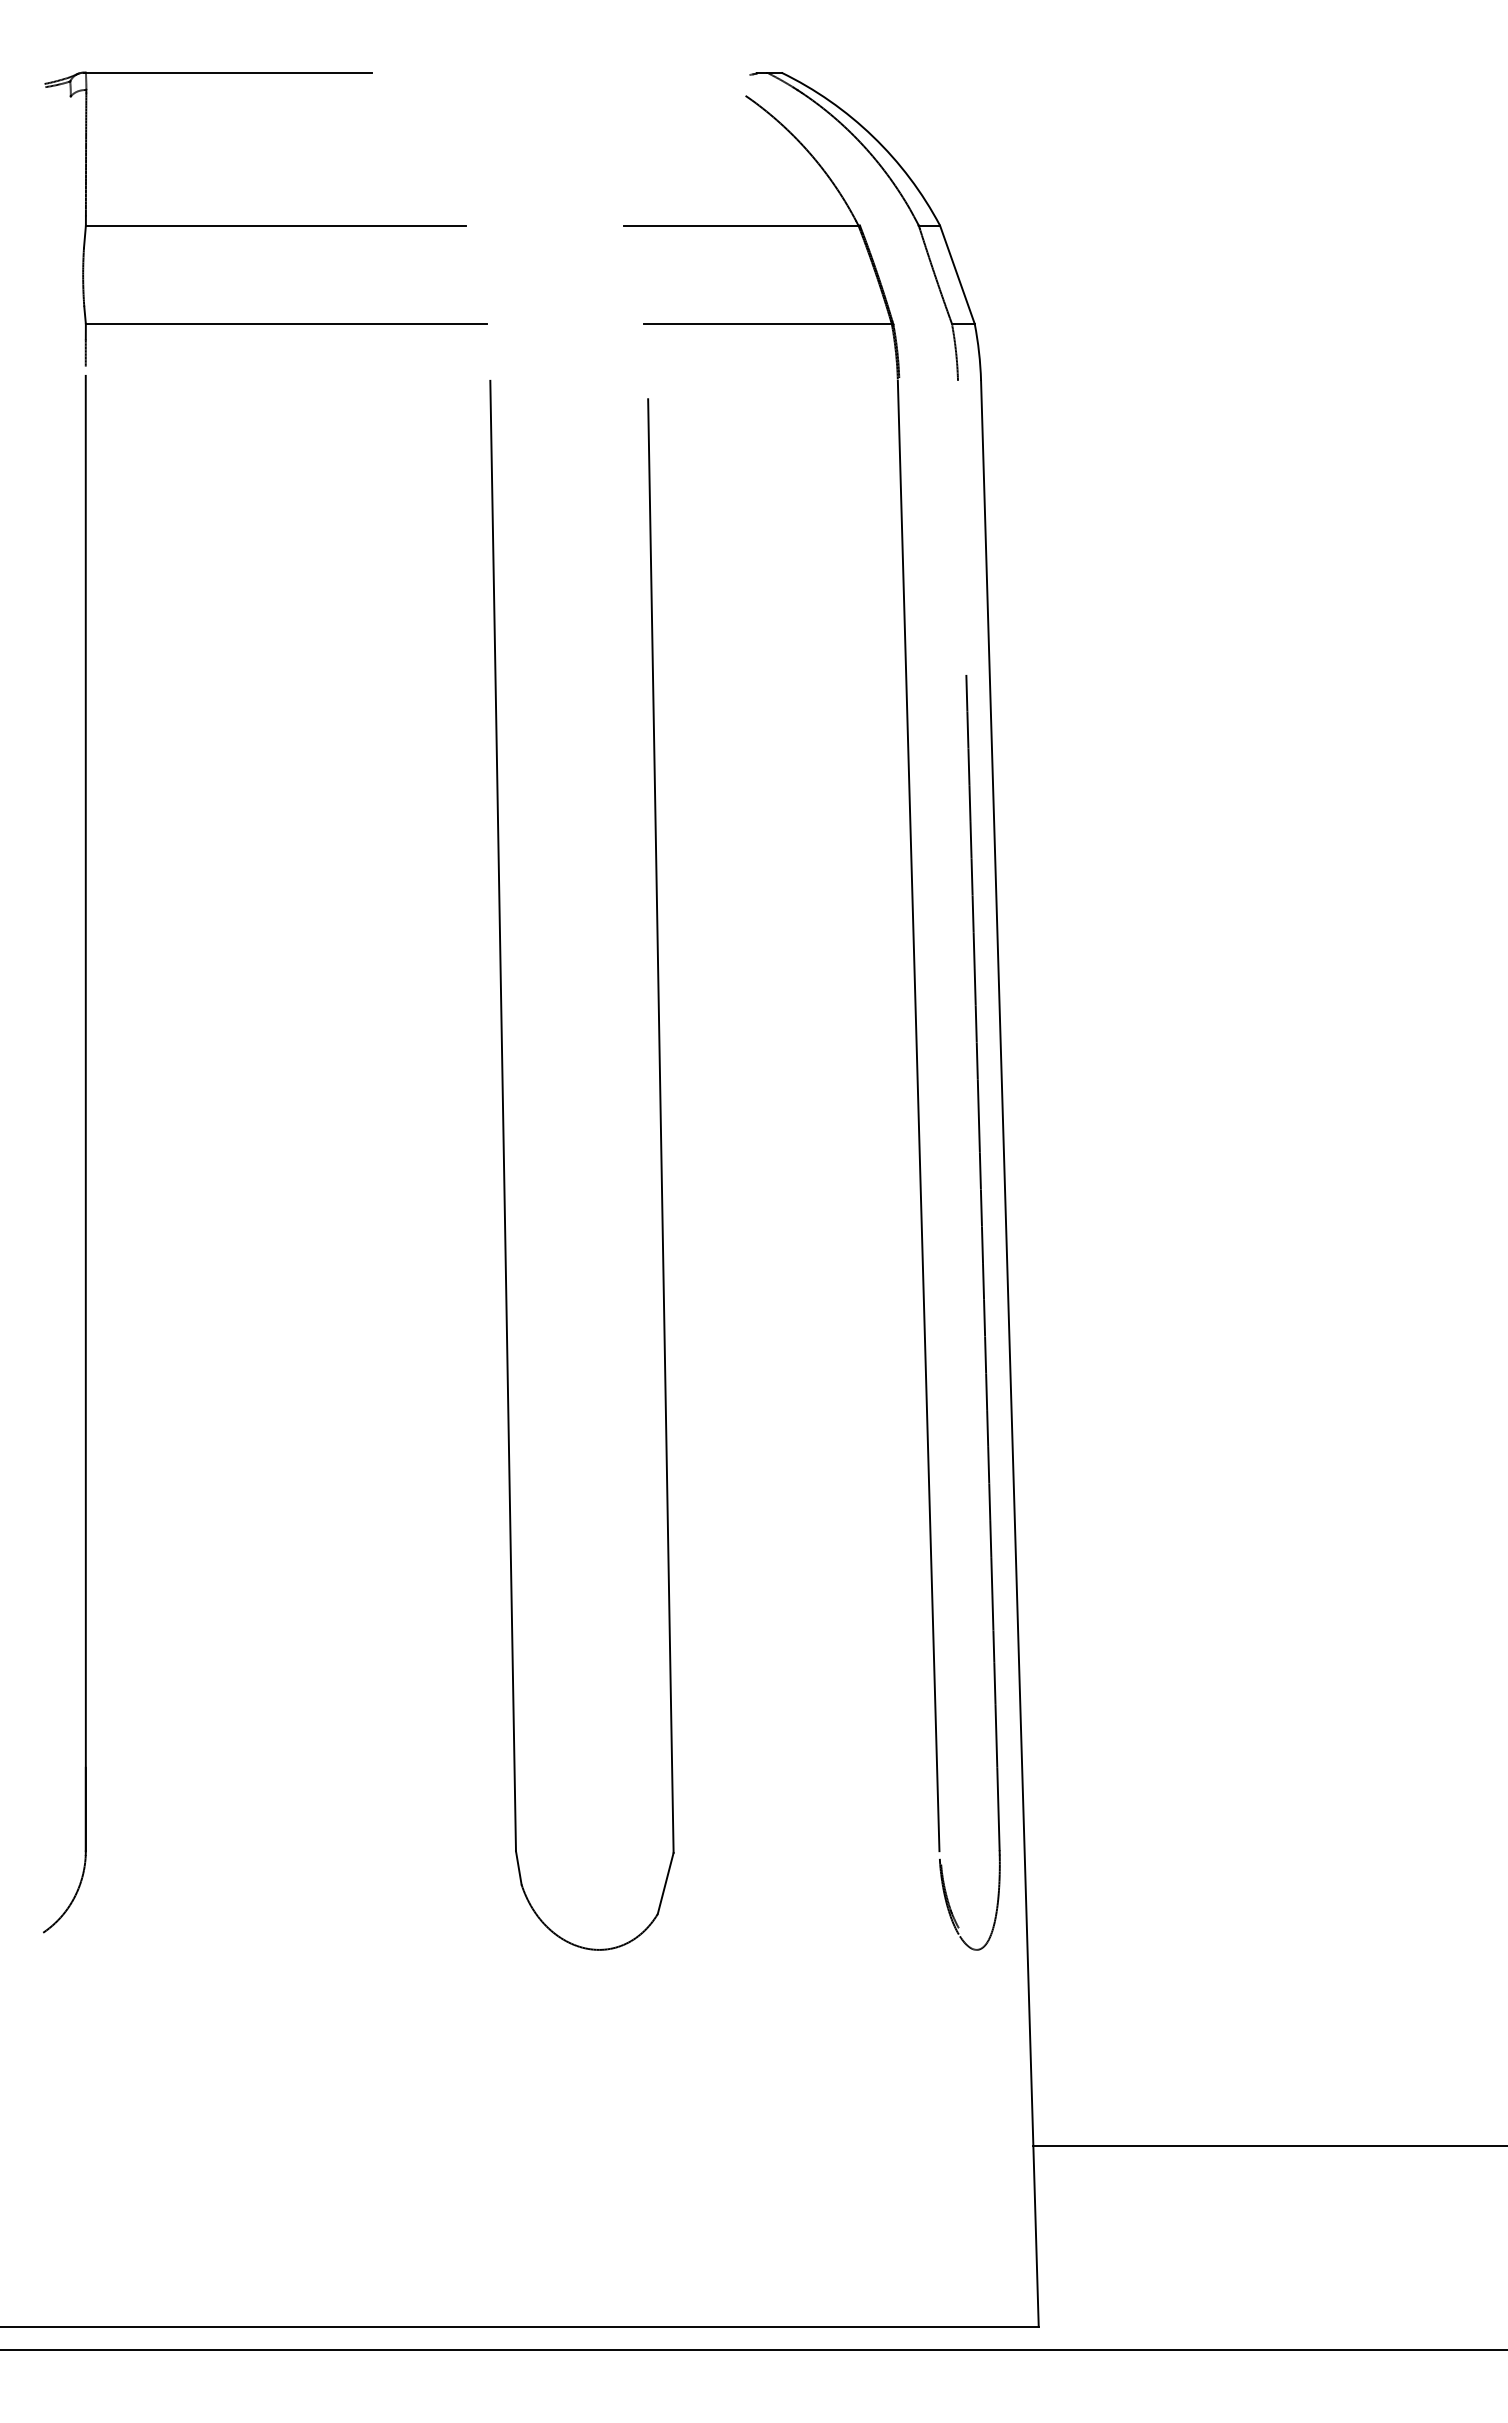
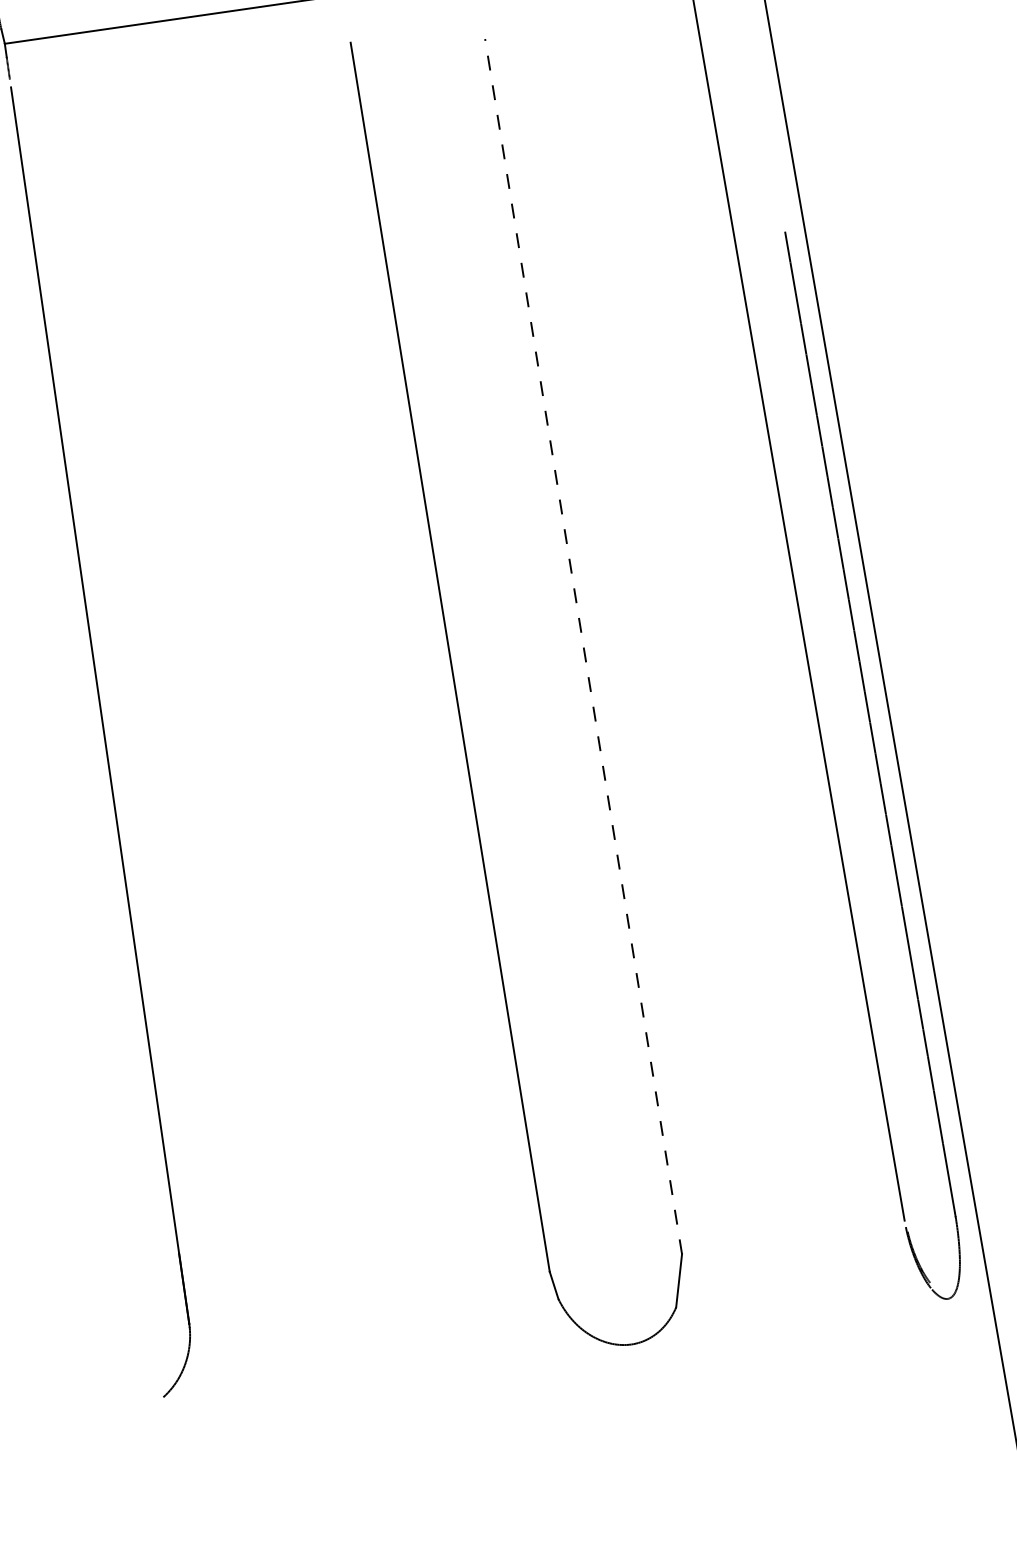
line: (660, 1126) -> (583, 647), solid -> dashed

